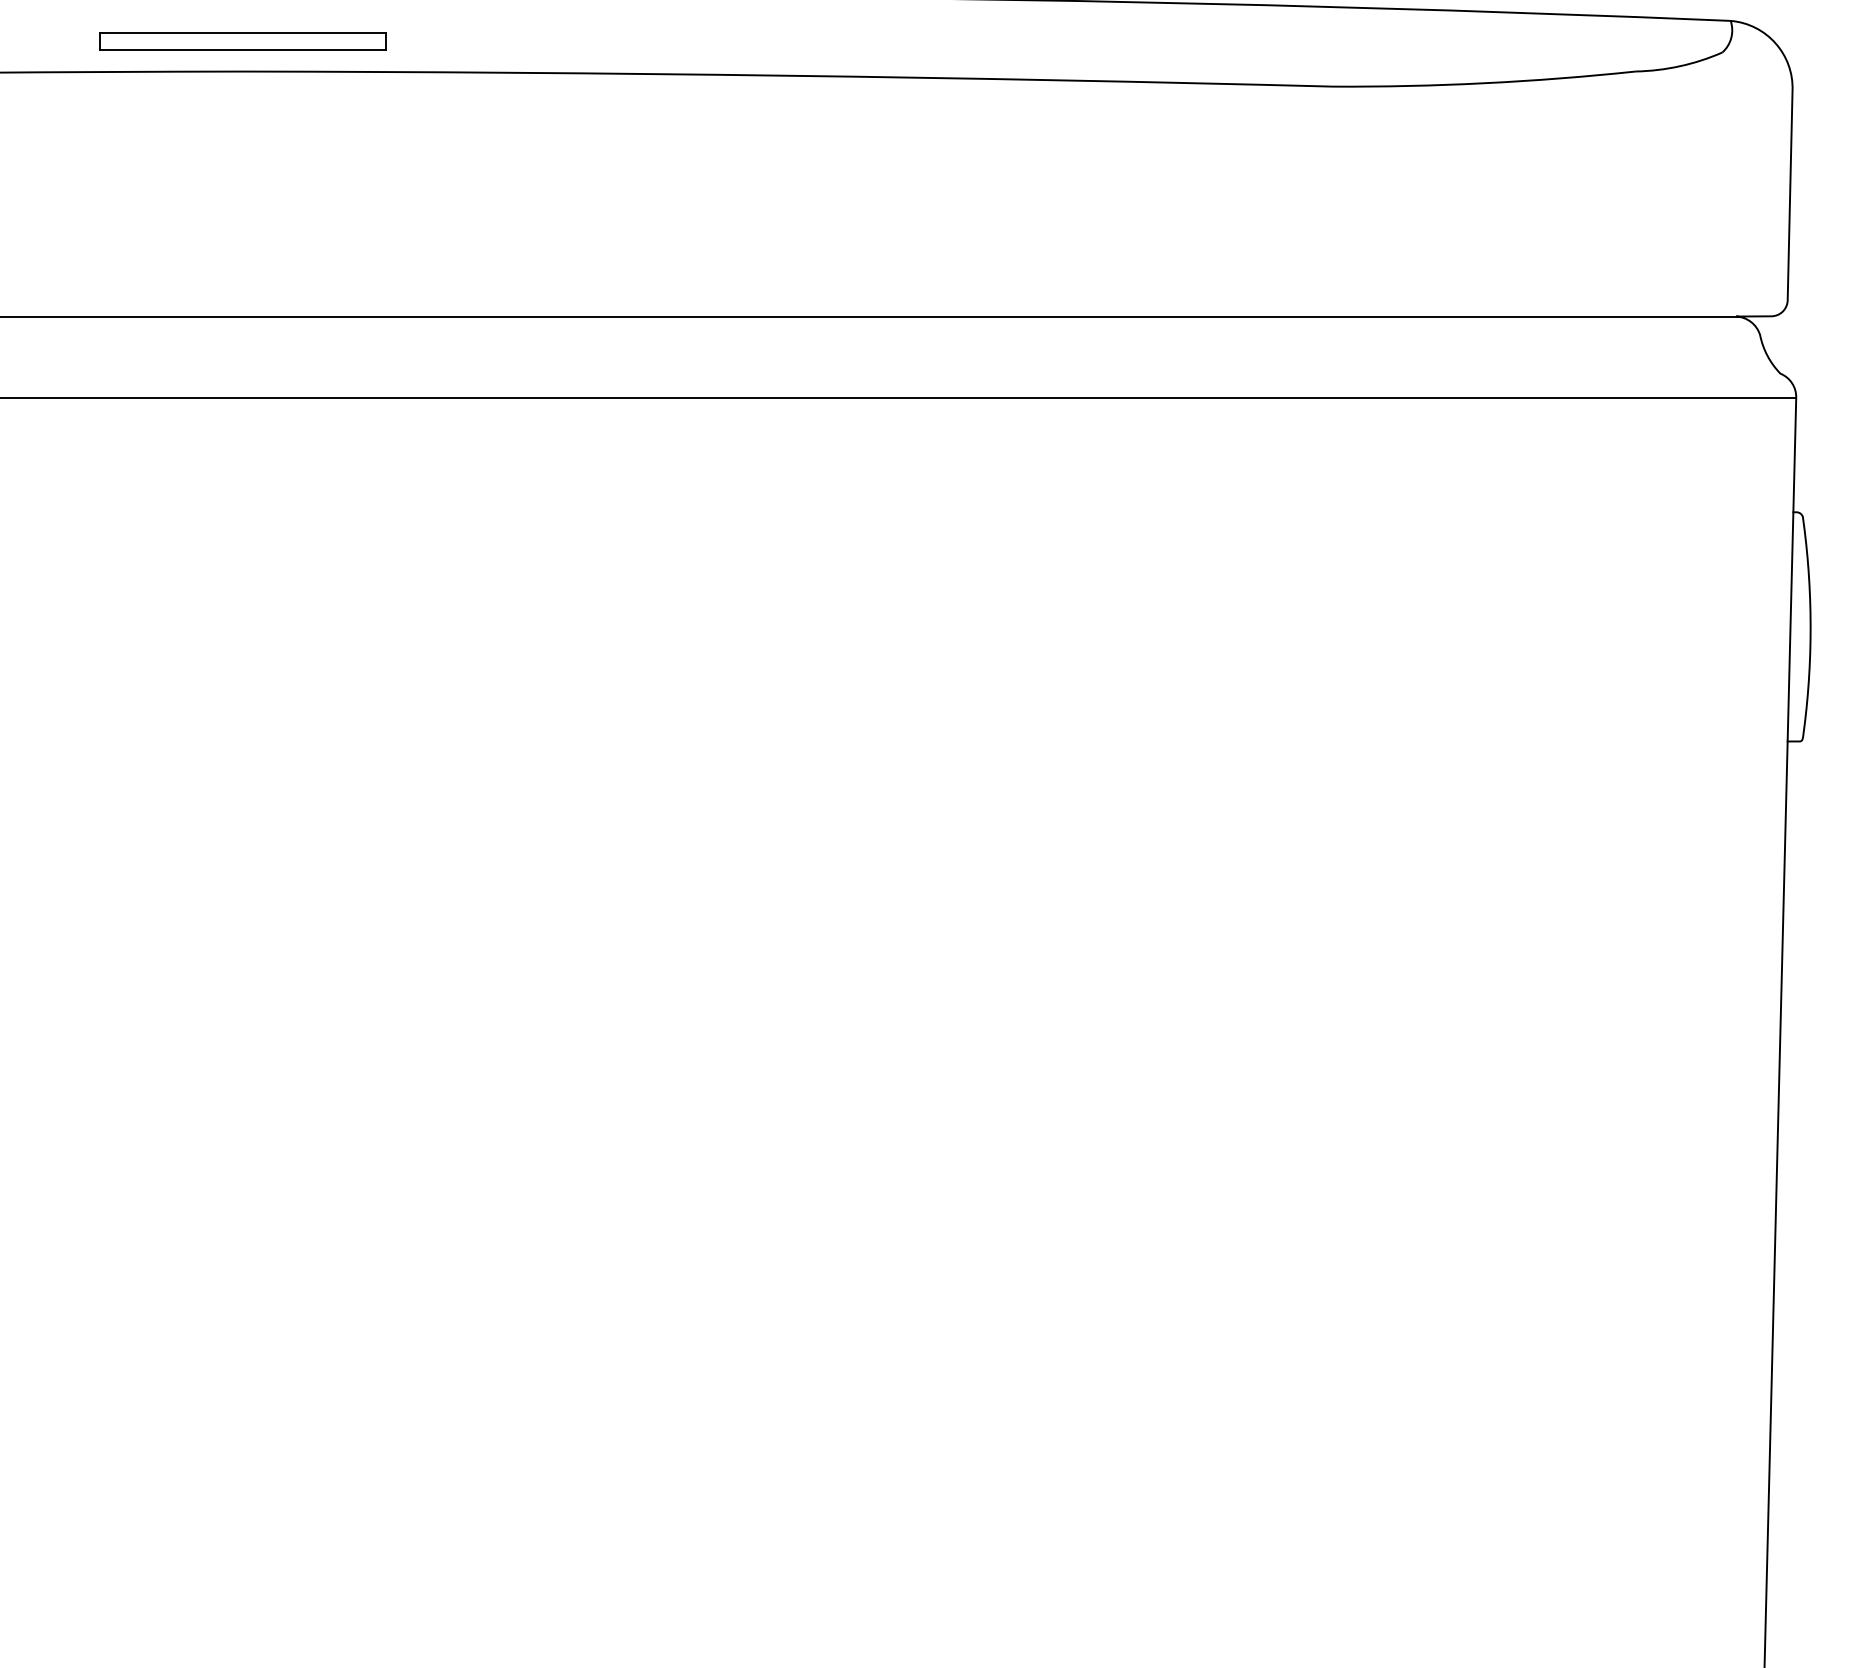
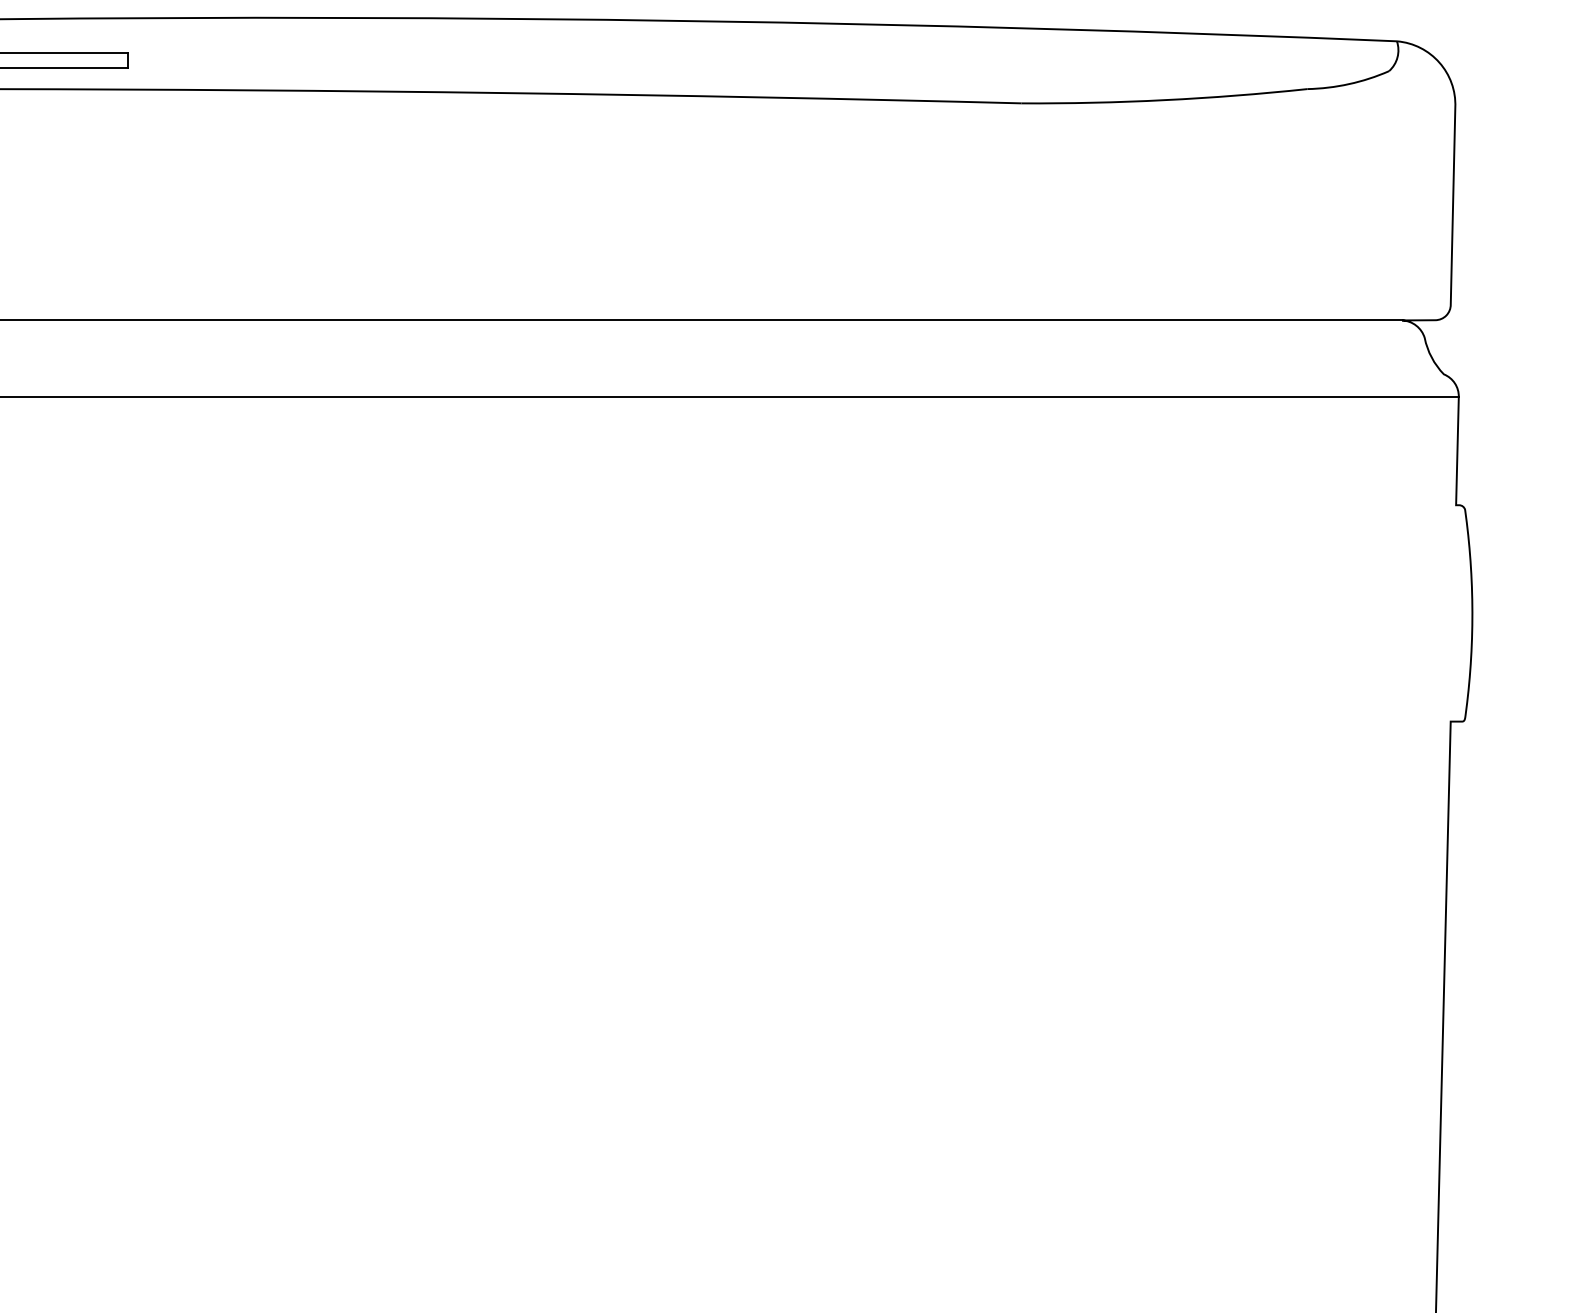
line: (1790, 626) -> (1453, 613), removed

